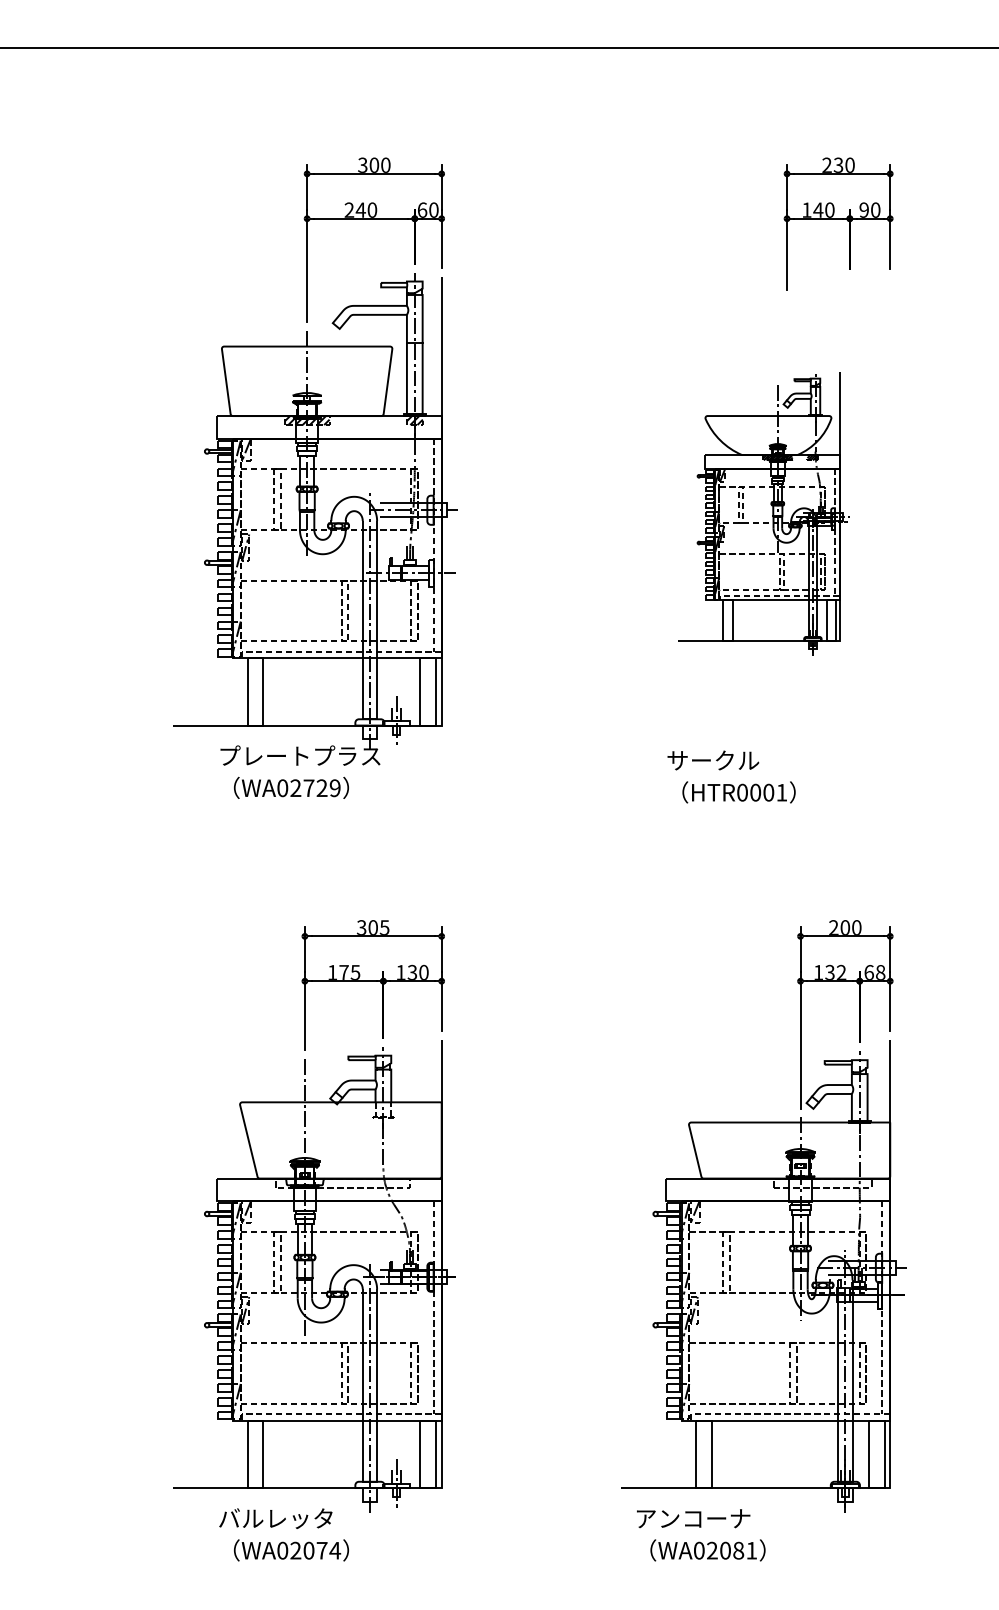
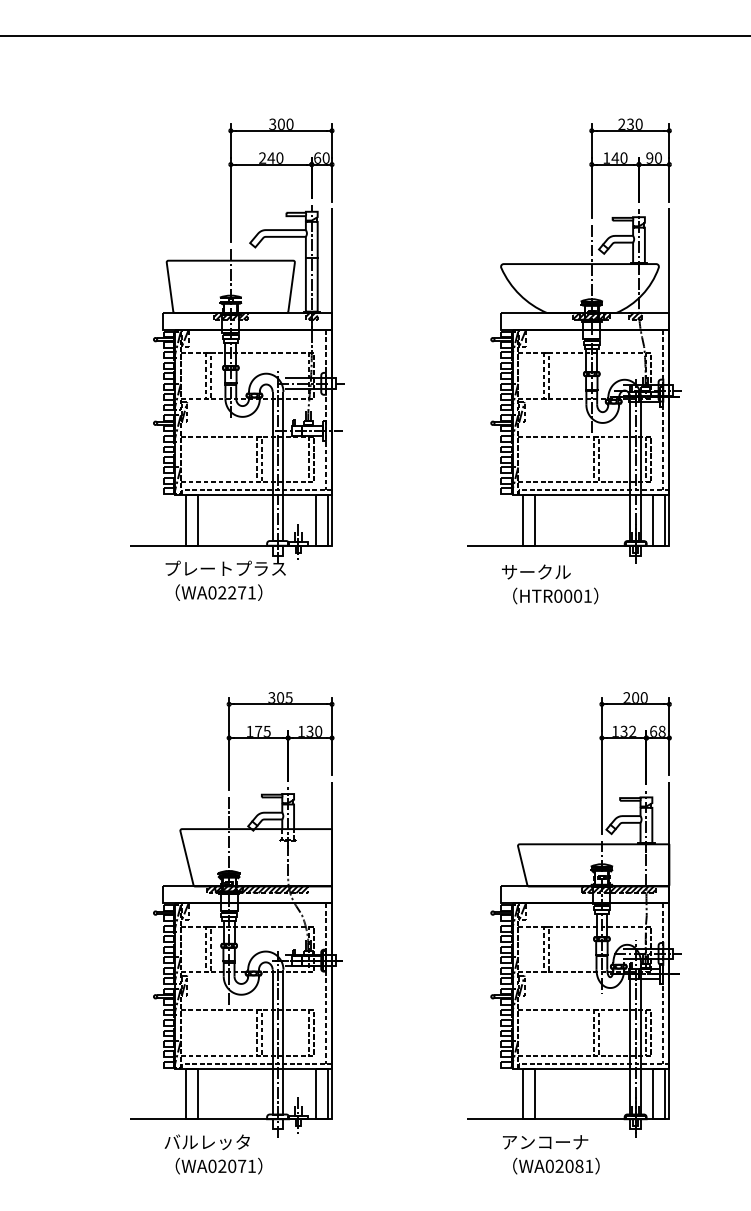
part: (763, 513) -> (574, 386), size x1.67
text: (321, 788) -> (241, 593), WA02729 -> WA02271
hatch: (342, 1182) -> (257, 889), added
hatch: (822, 1182) -> (618, 889), added
text: (701, 1535) -> (551, 1154), moved
text: (335, 1550) -> (252, 1166), WA02074 -> WA02071

